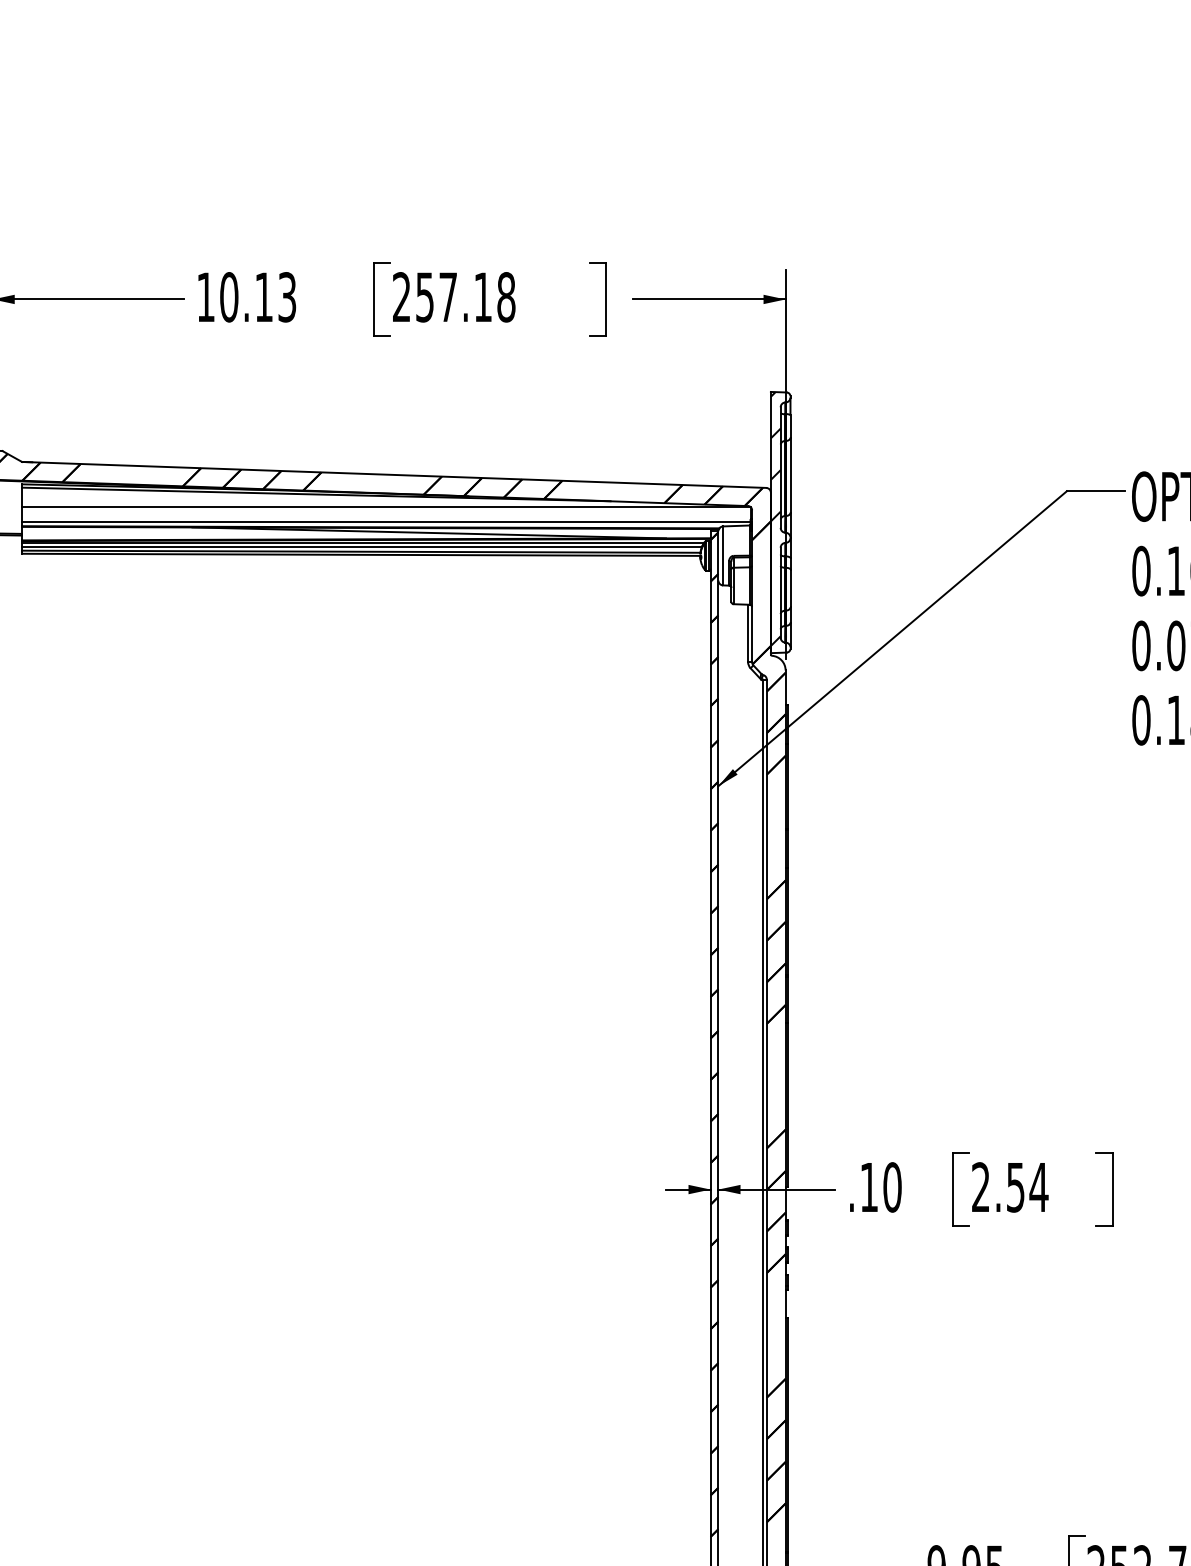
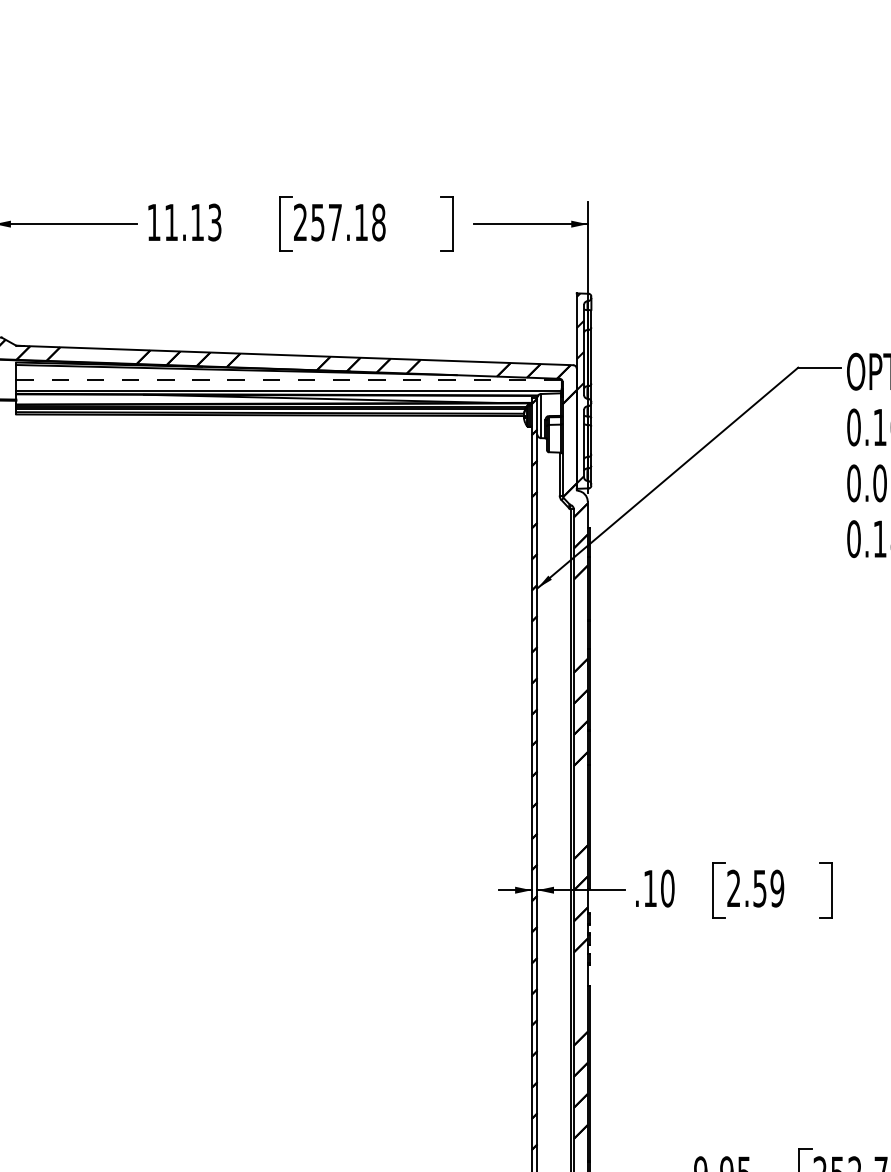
text: (229, 297) -> (171, 222), 10.13 -> 11.13
line: (387, 507) -> (289, 379), solid -> dashed
text: (1039, 1187) -> (777, 888), 2.54 -> 2.59

